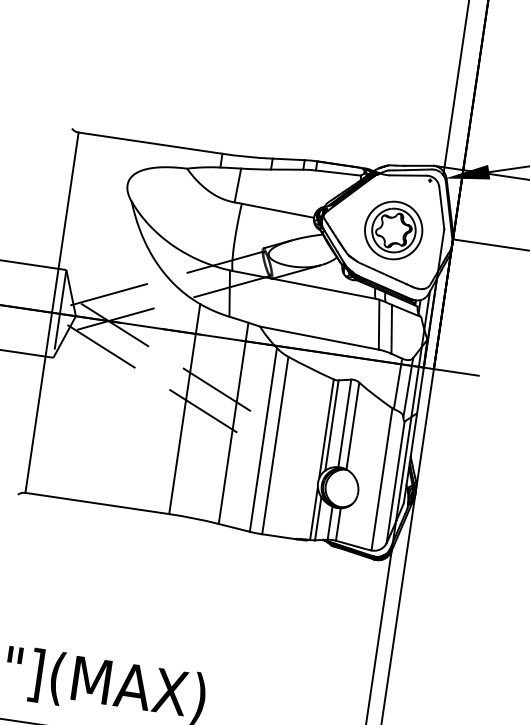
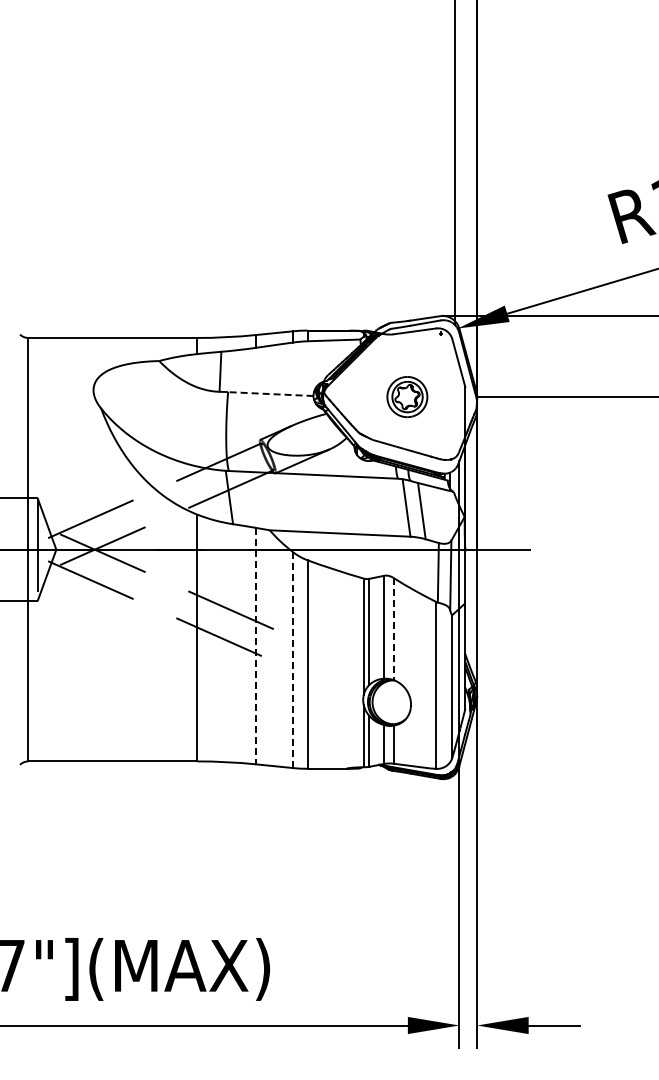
line: (277, 211) -> (270, 394), solid -> dashed
part: (393, 230) -> (407, 396), size x0.6
line: (233, 423) -> (255, 646), solid -> dashed
line: (352, 426) -> (393, 629), solid -> dashed
line: (263, 440) -> (293, 660), solid -> dashed

